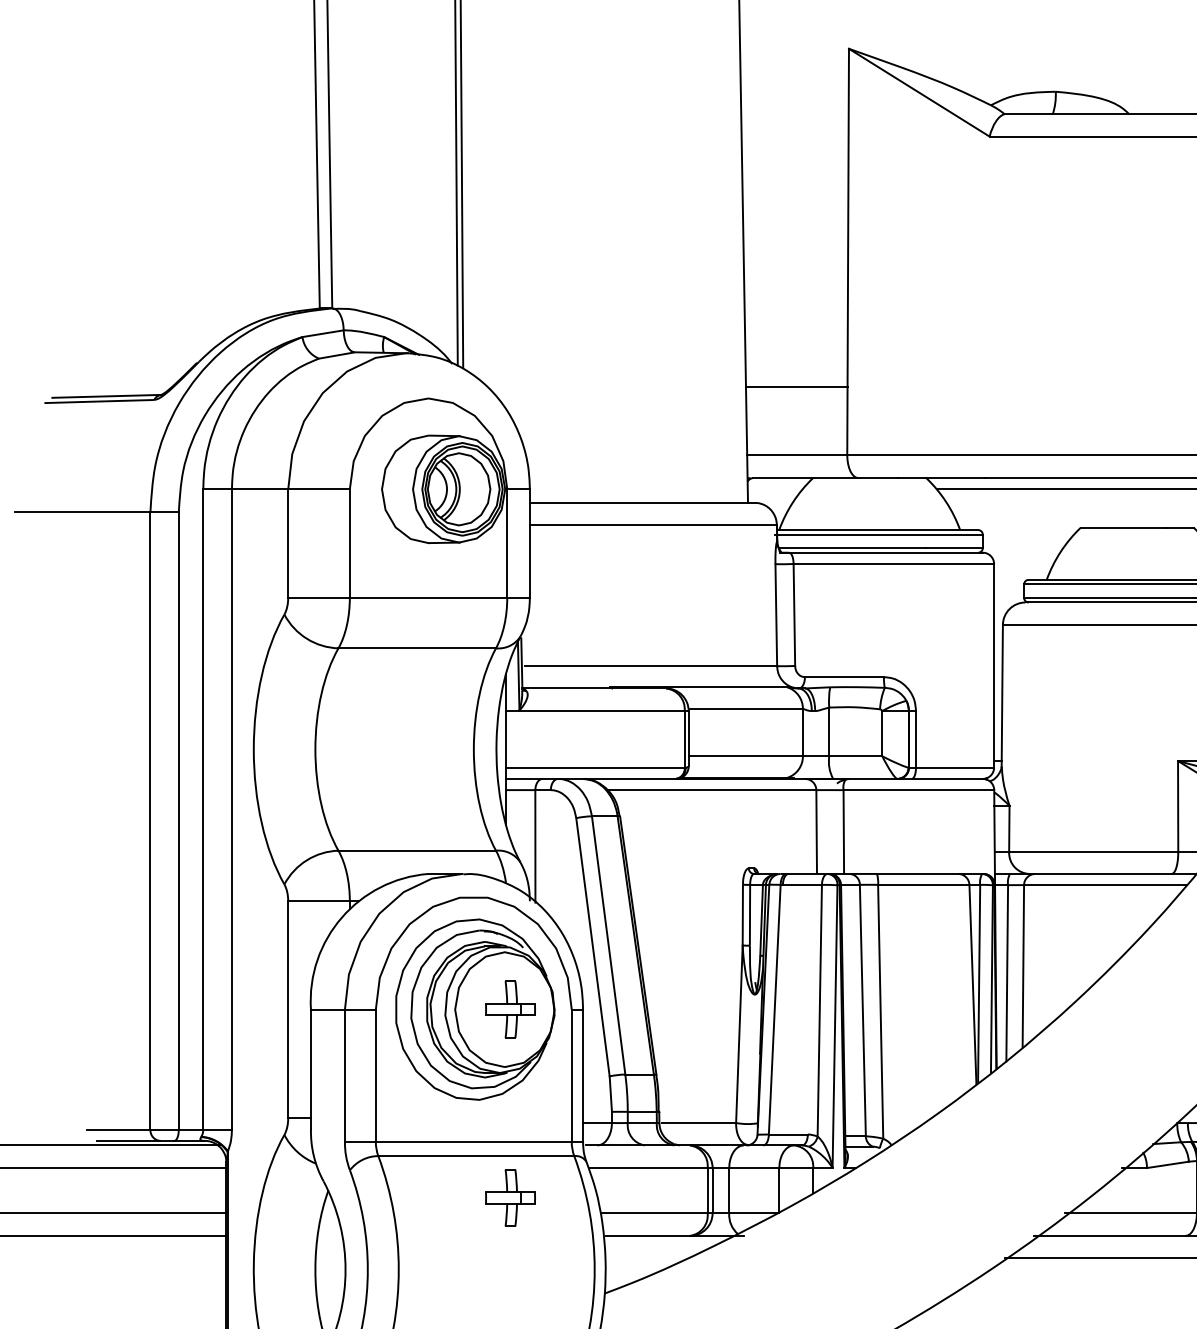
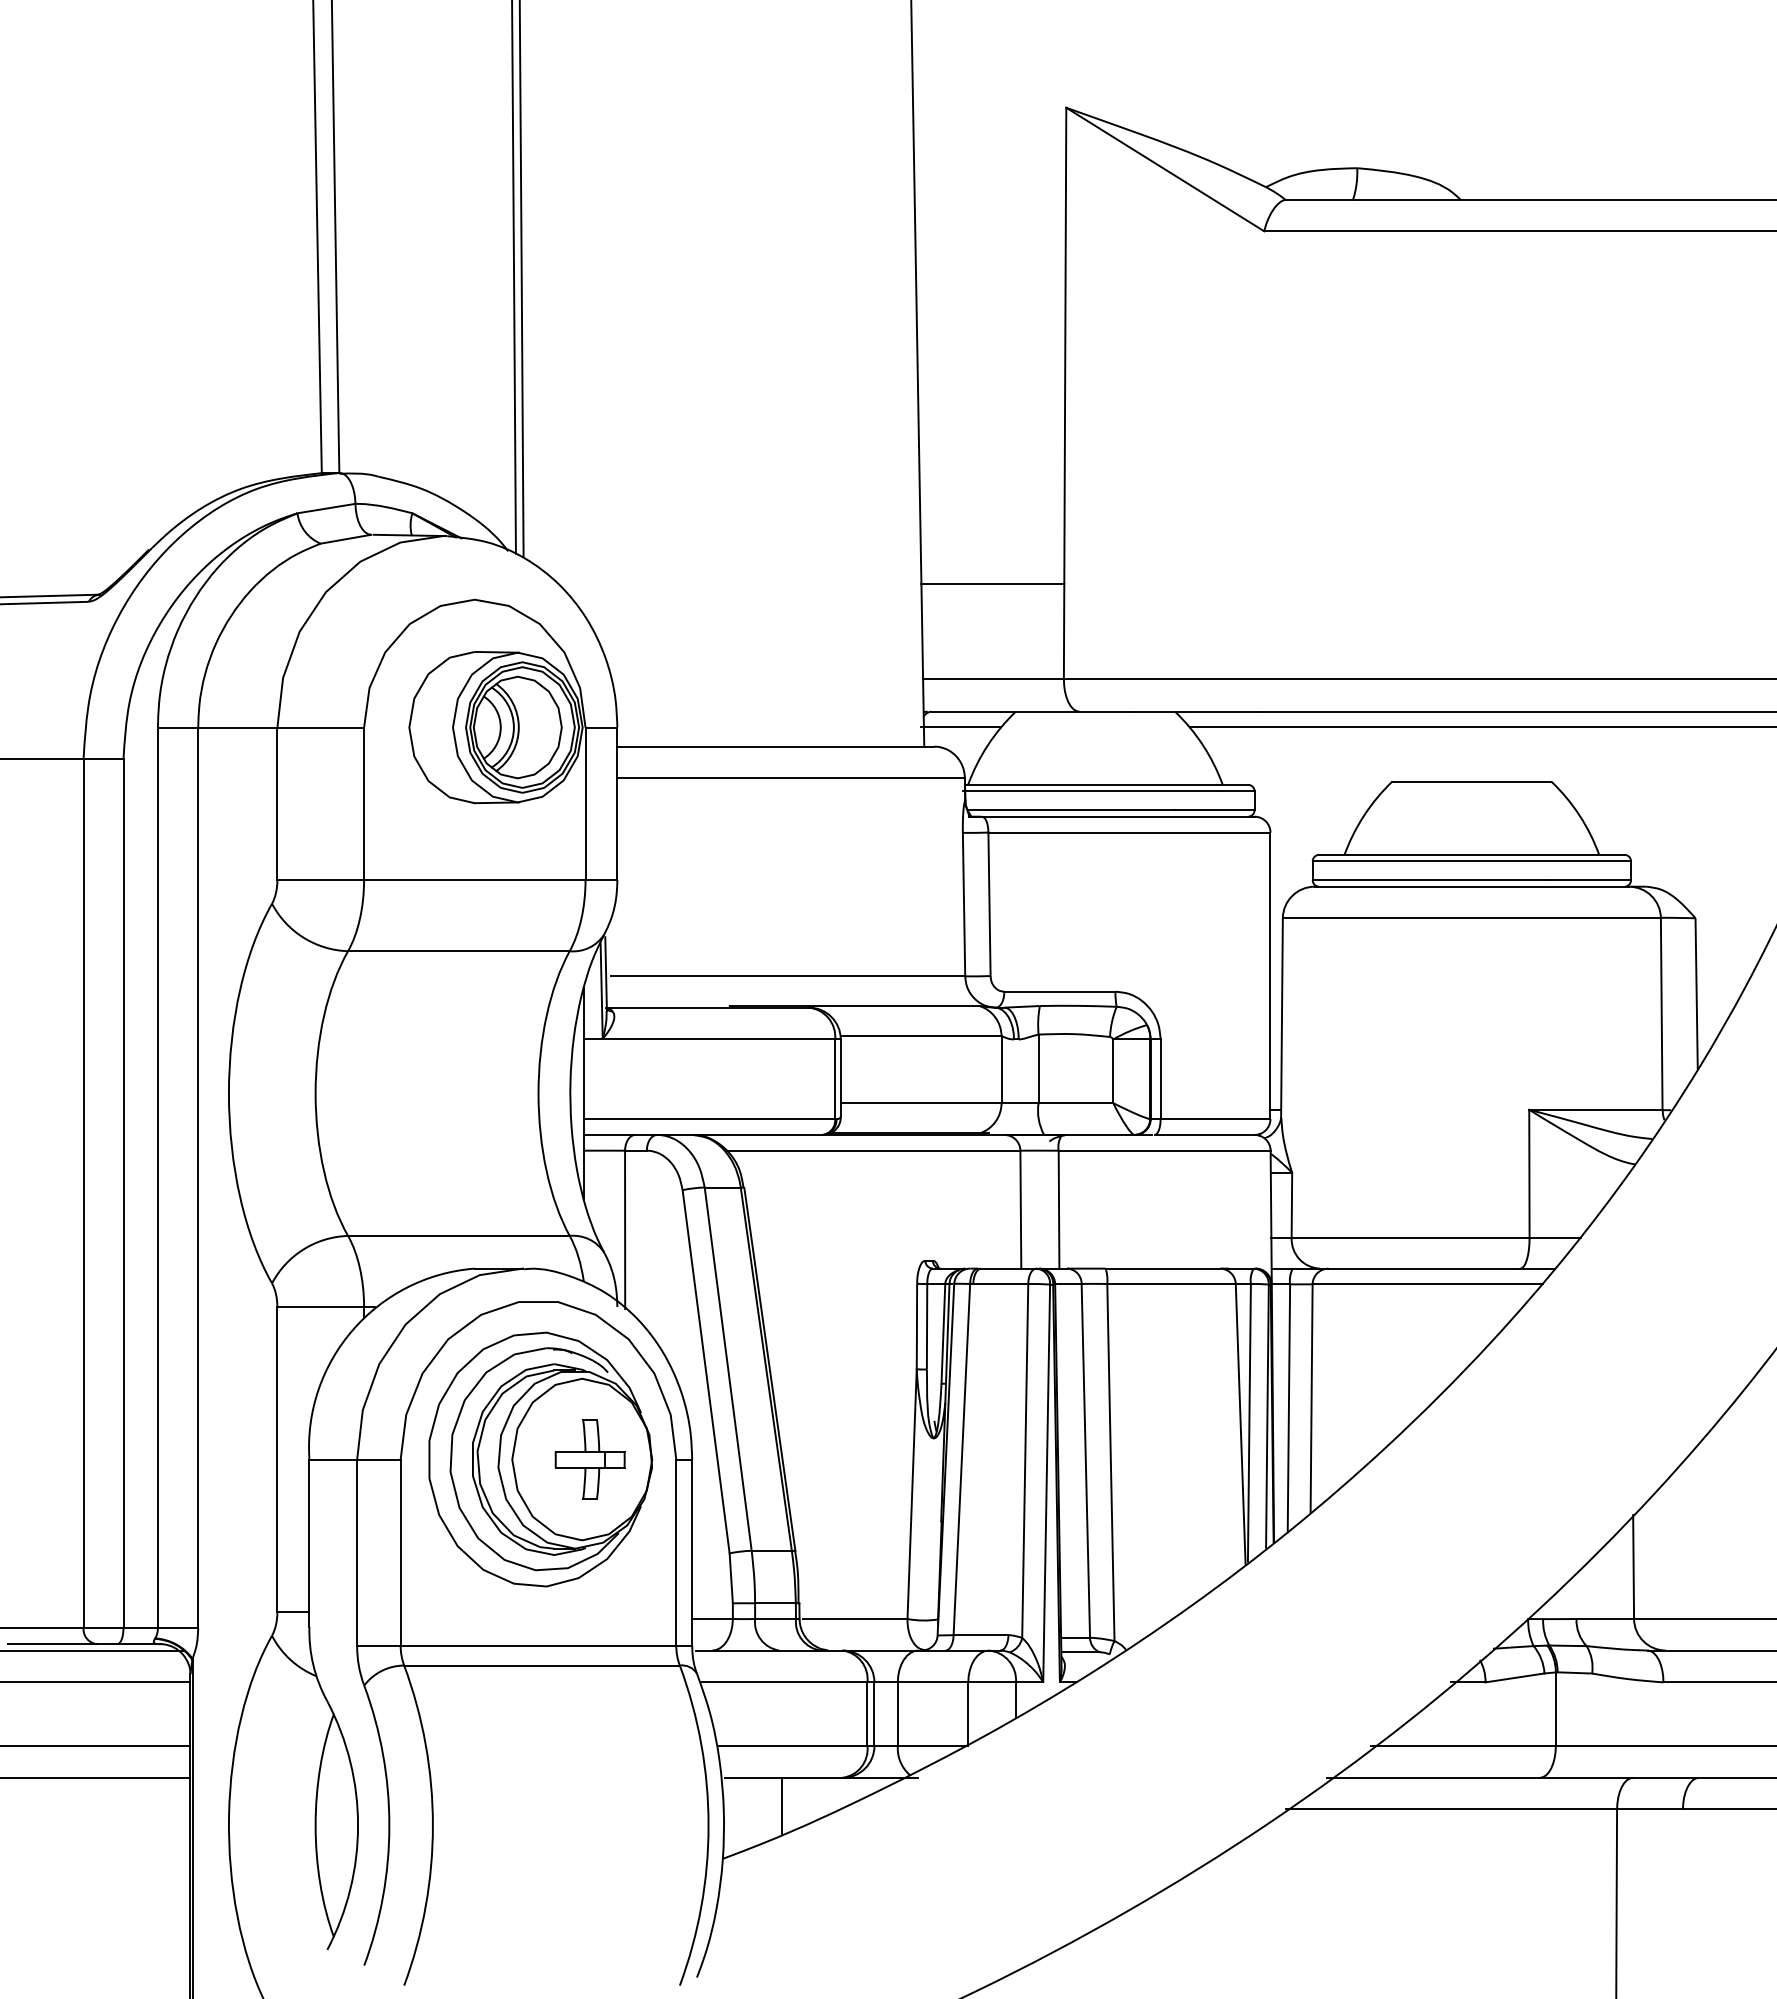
line: (773, 489) -> (960, 727), added
part: (510, 1197) -> (589, 1724), removed
line: (646, 1255) -> (781, 1805), added

